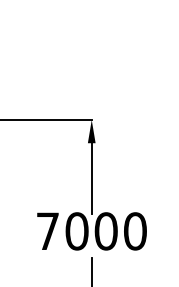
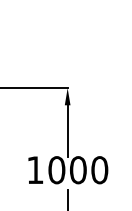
text: (48, 230) -> (35, 169), 7000 -> 1000

